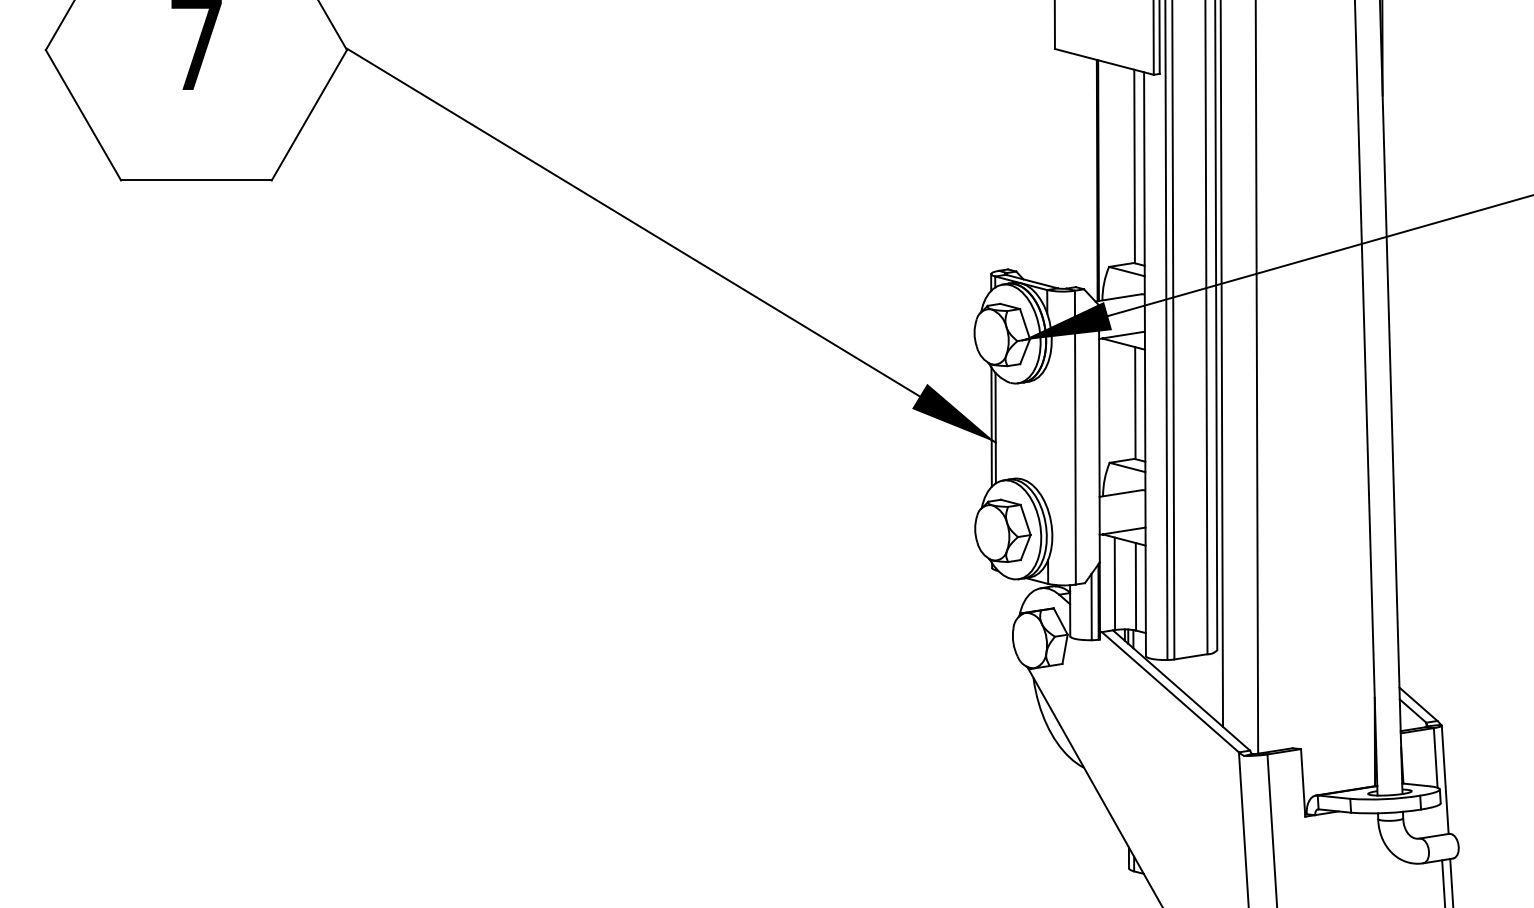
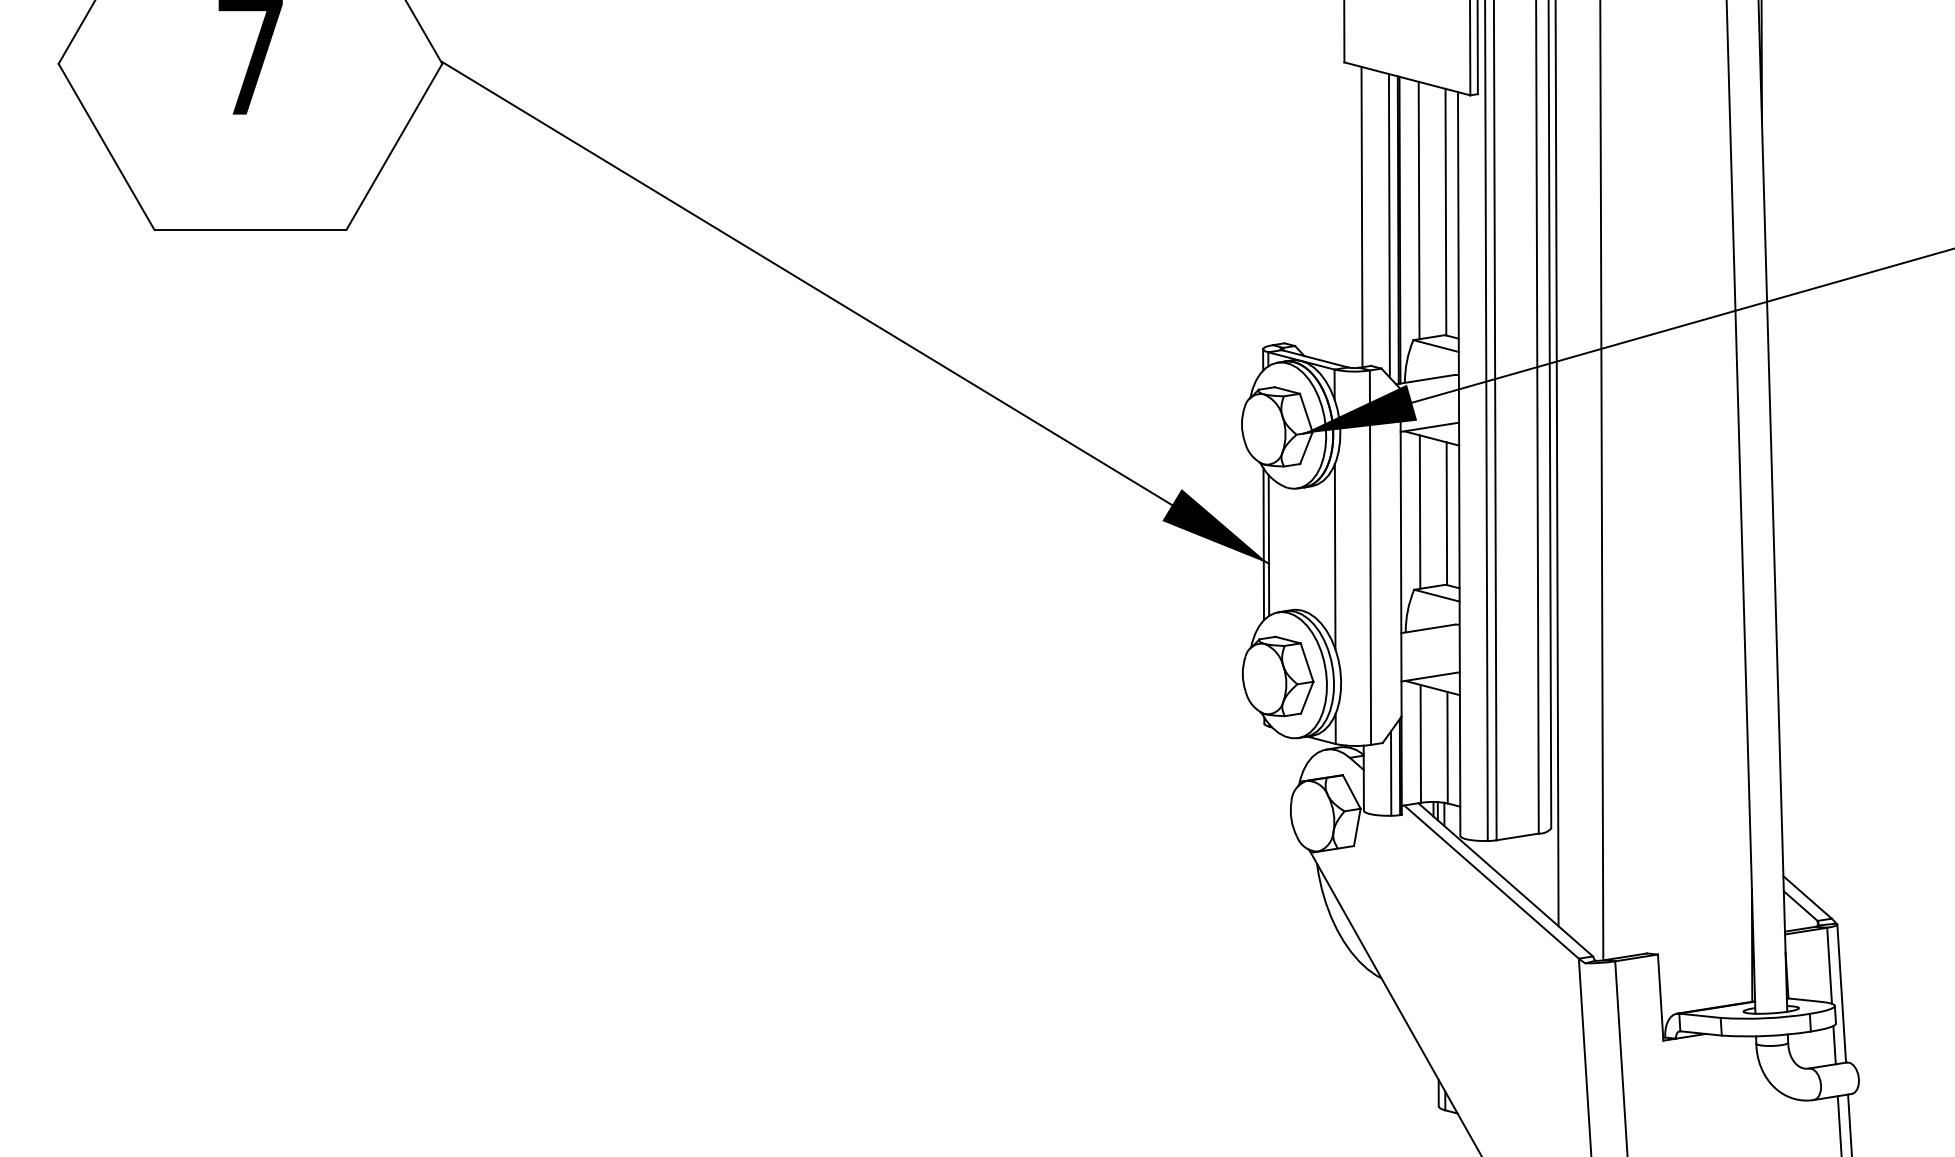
line: (1113, 165) -> (1418, 210), added
line: (1068, 169) -> (1361, 216), added
line: (1089, 176) -> (1388, 225), added
line: (1113, 401) -> (1419, 511), added
line: (1047, 436) -> (1334, 556), added
line: (1439, 820) -> (1834, 1045), added

